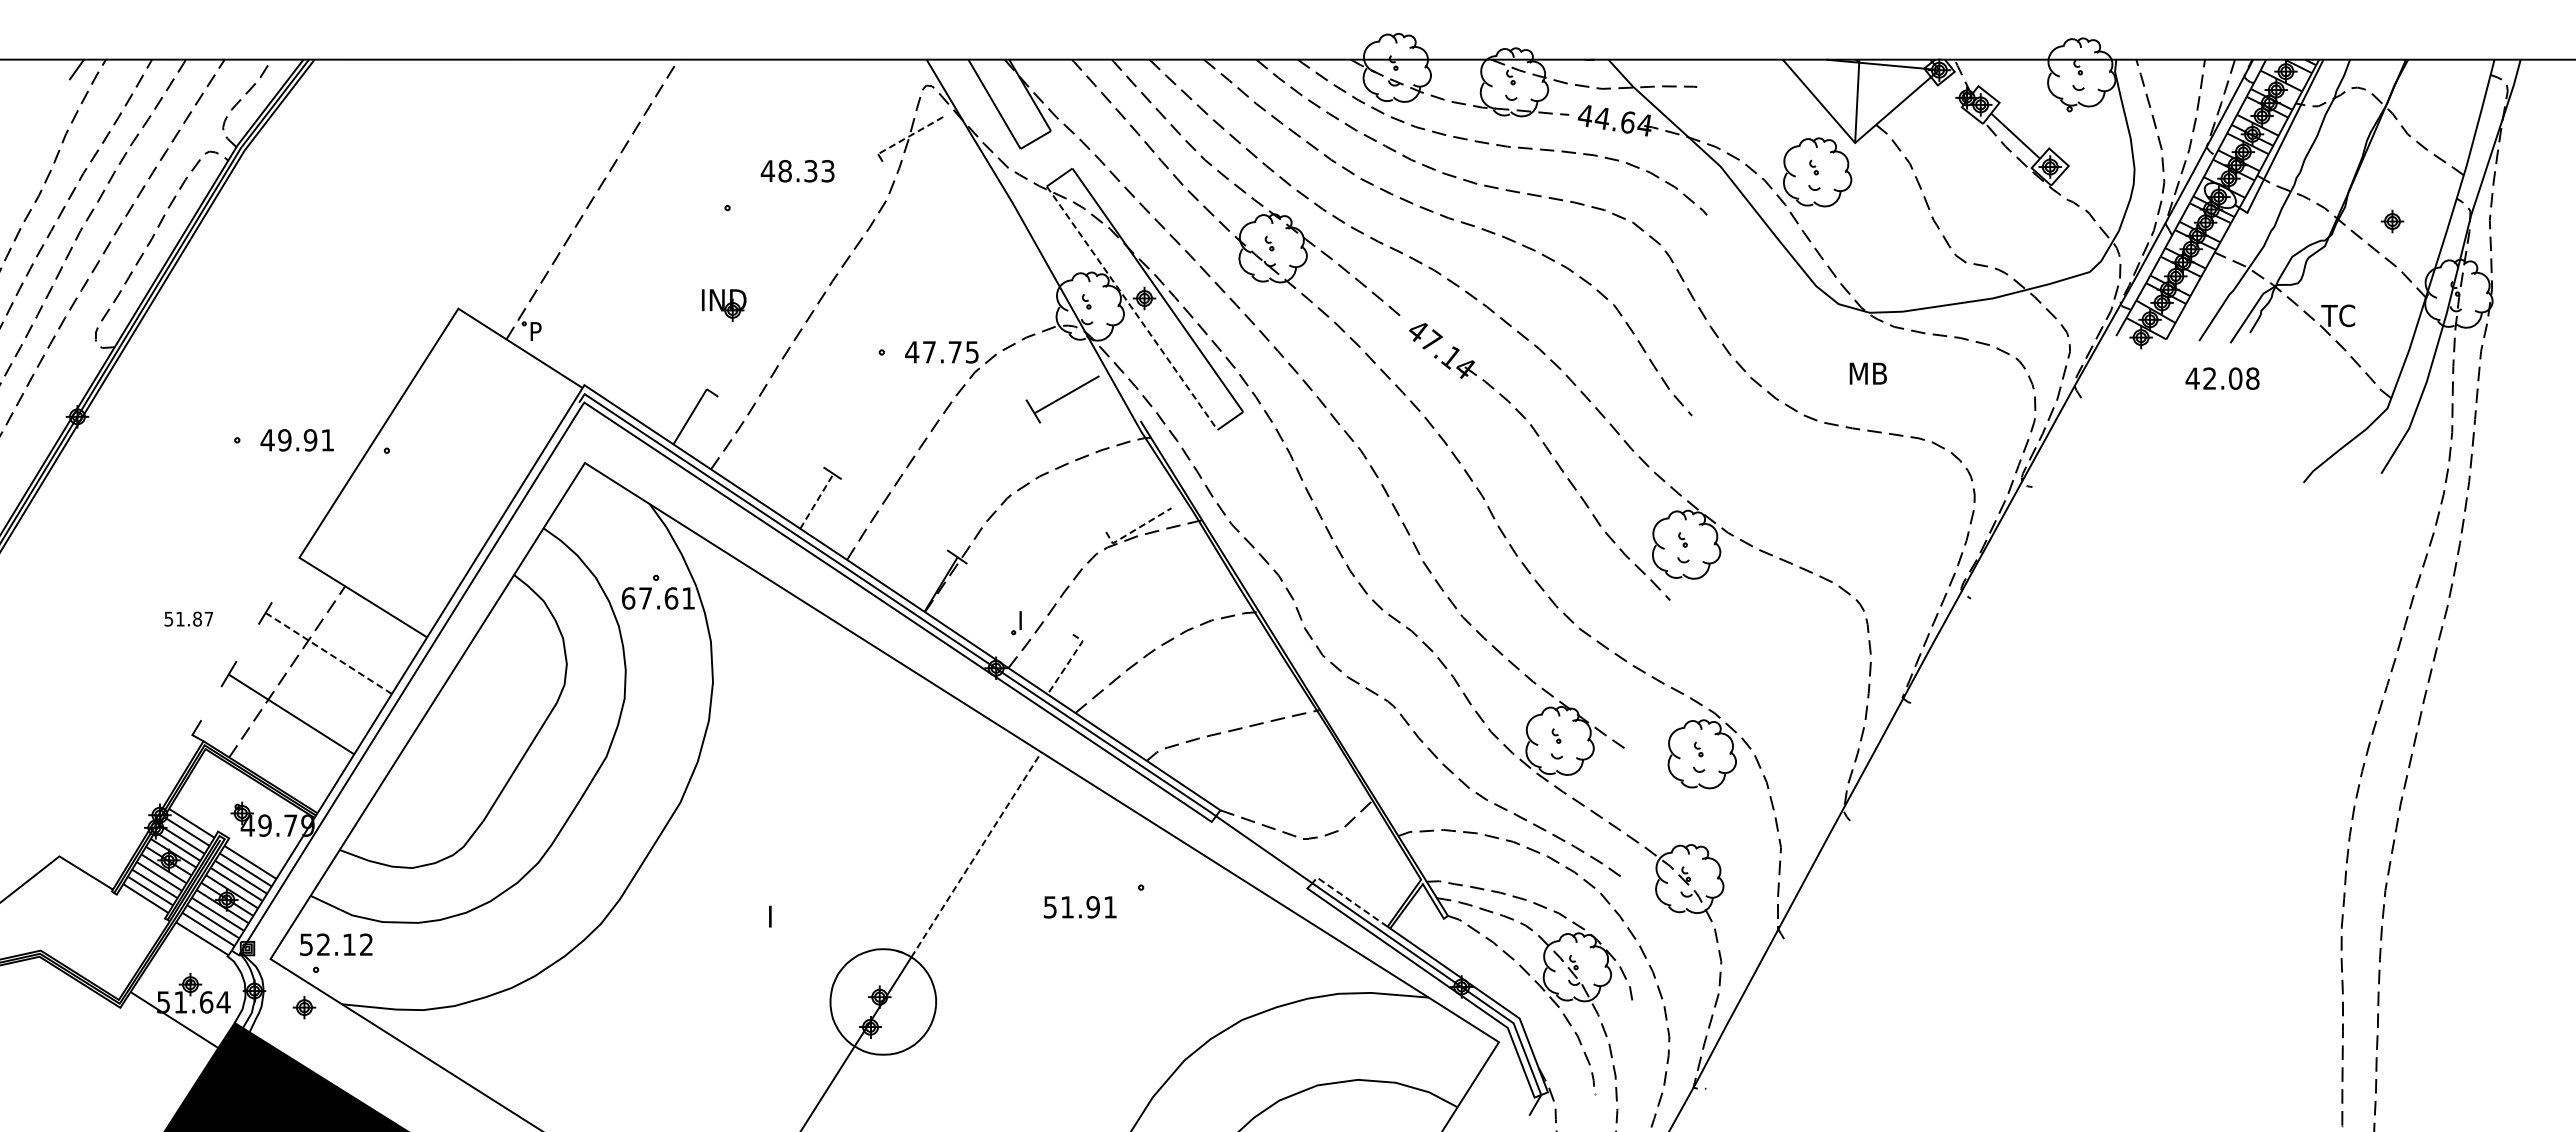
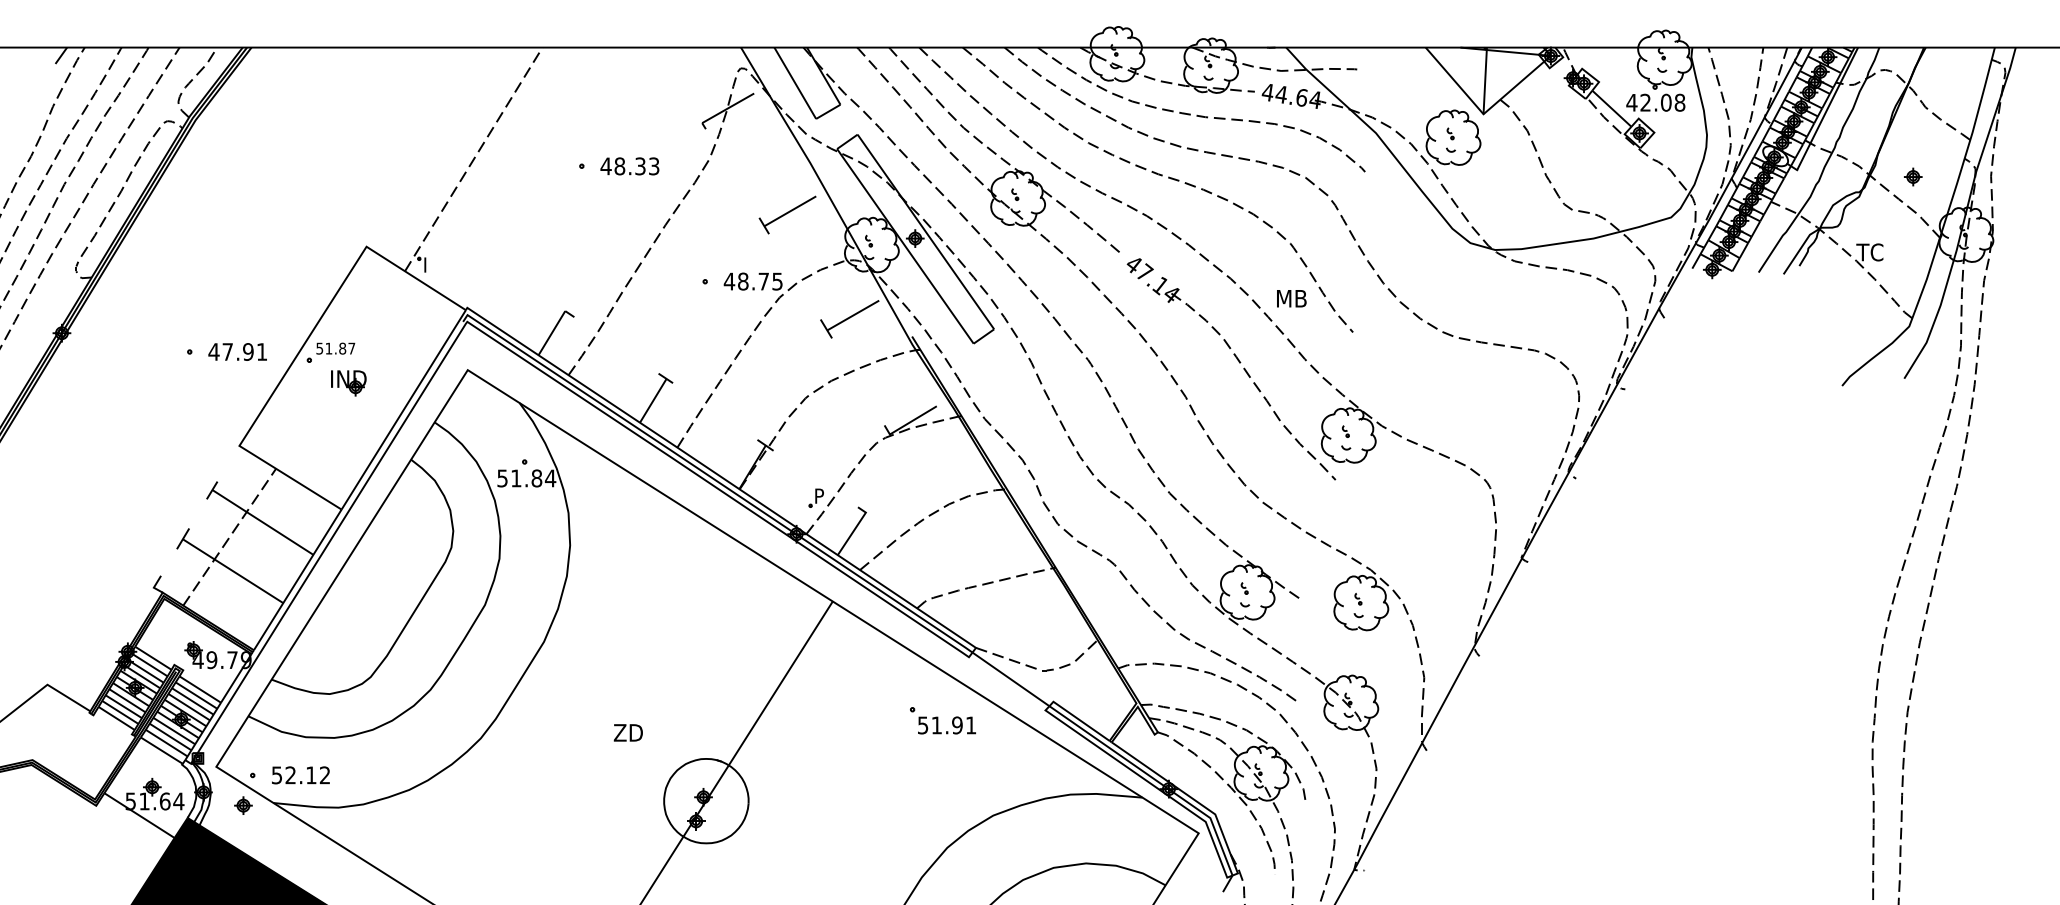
line: (910, 135) -> (728, 108), dashed -> solid
text: (797, 171) -> (629, 166), moved
part: (984, 269) -> (787, 215), added
part: (724, 305) -> (349, 383), moved
line: (1132, 308) -> (905, 246), dashed -> solid
text: (537, 327) -> (429, 261), P -> I
text: (929, 352) -> (743, 281), 47.75 -> 48.75
text: (1867, 373) -> (1291, 298), moved
text: (2222, 378) -> (1655, 102), moved
text: (284, 440) -> (227, 352), 49.91 -> 47.91
line: (817, 501) -> (653, 400), dashed -> solid
line: (1135, 529) -> (908, 423), dashed -> solid
text: (658, 598) -> (526, 478), 67.61 -> 51.84
text: (1025, 616) -> (820, 492), I -> P
text: (188, 618) -> (335, 348), moved
line: (328, 653) -> (262, 522), dashed -> solid
line: (1068, 662) -> (854, 529), dashed -> solid
line: (976, 854) -> (780, 683), dashed -> solid
line: (1348, 899) -> (1078, 719), dashed -> solid
text: (1080, 907) -> (947, 725), moved
text: (785, 916) -> (628, 732), I -> ZD
text: (336, 944) -> (301, 775), moved

